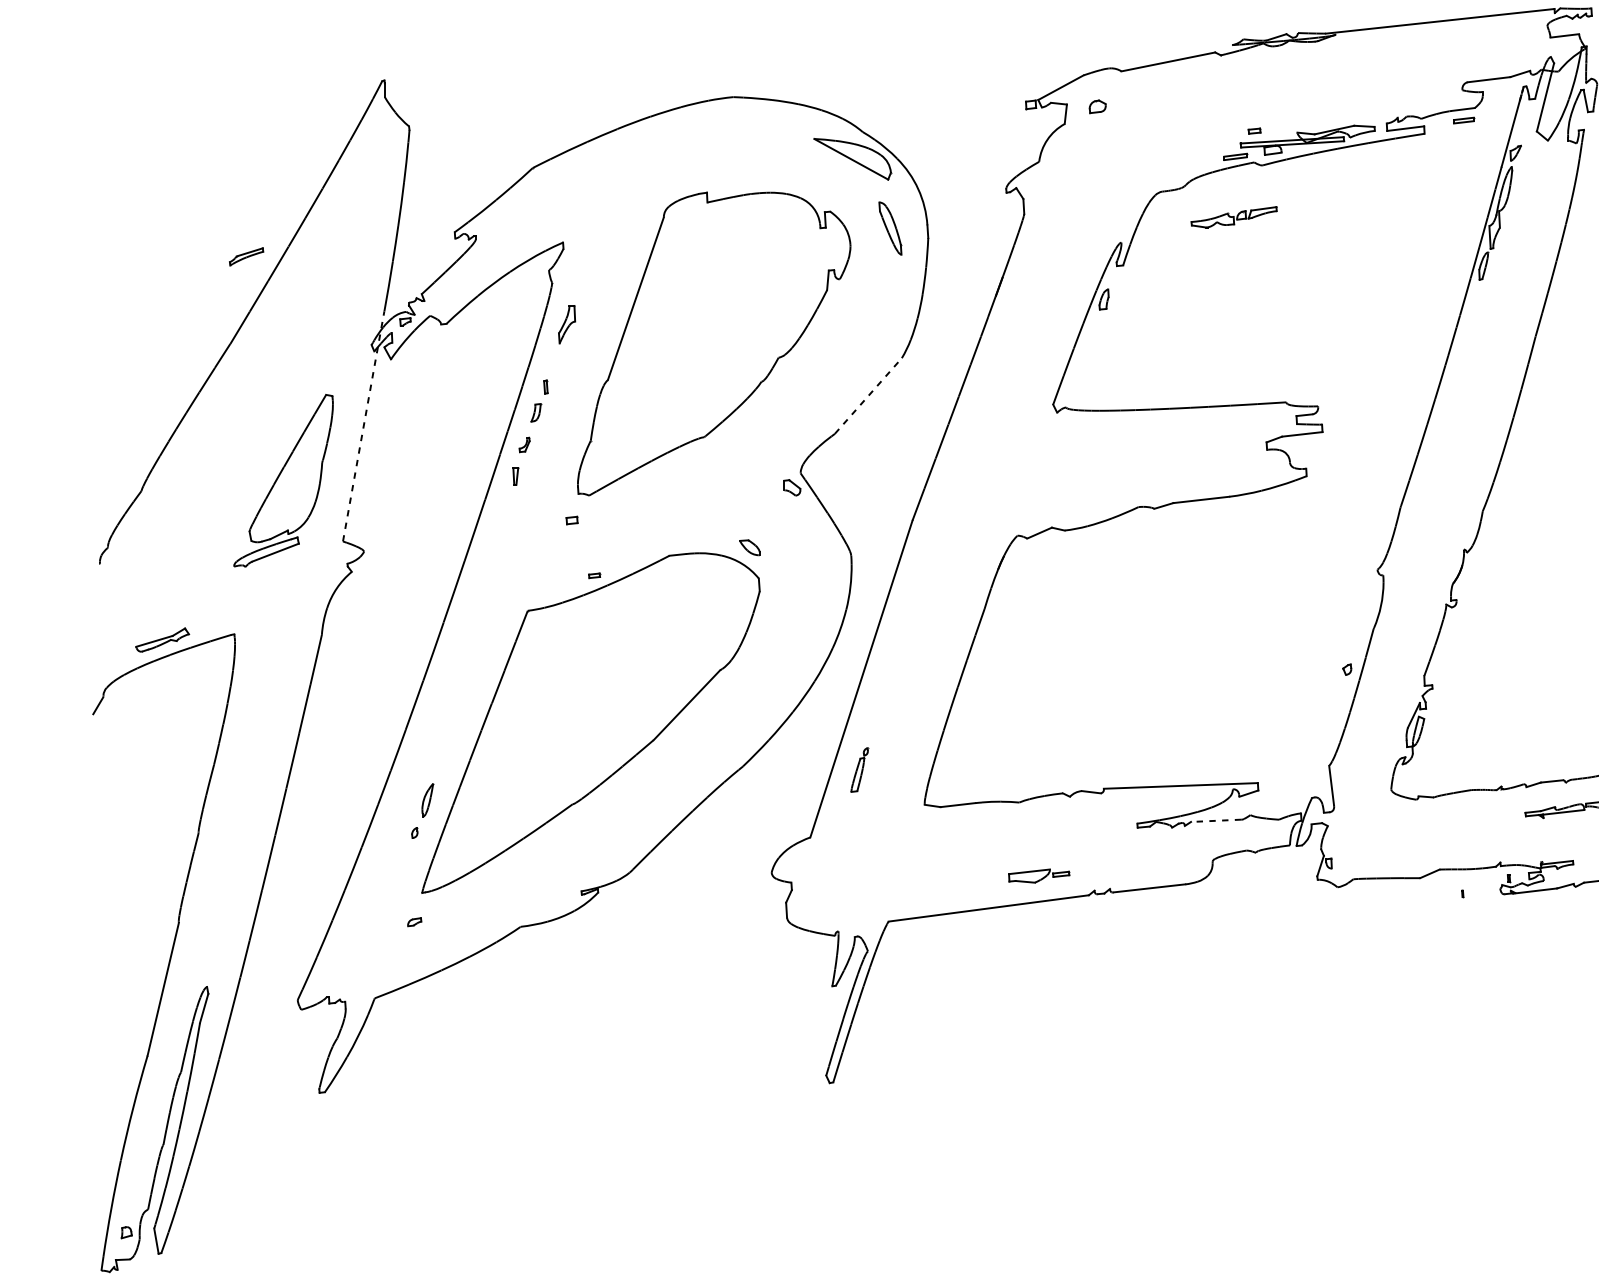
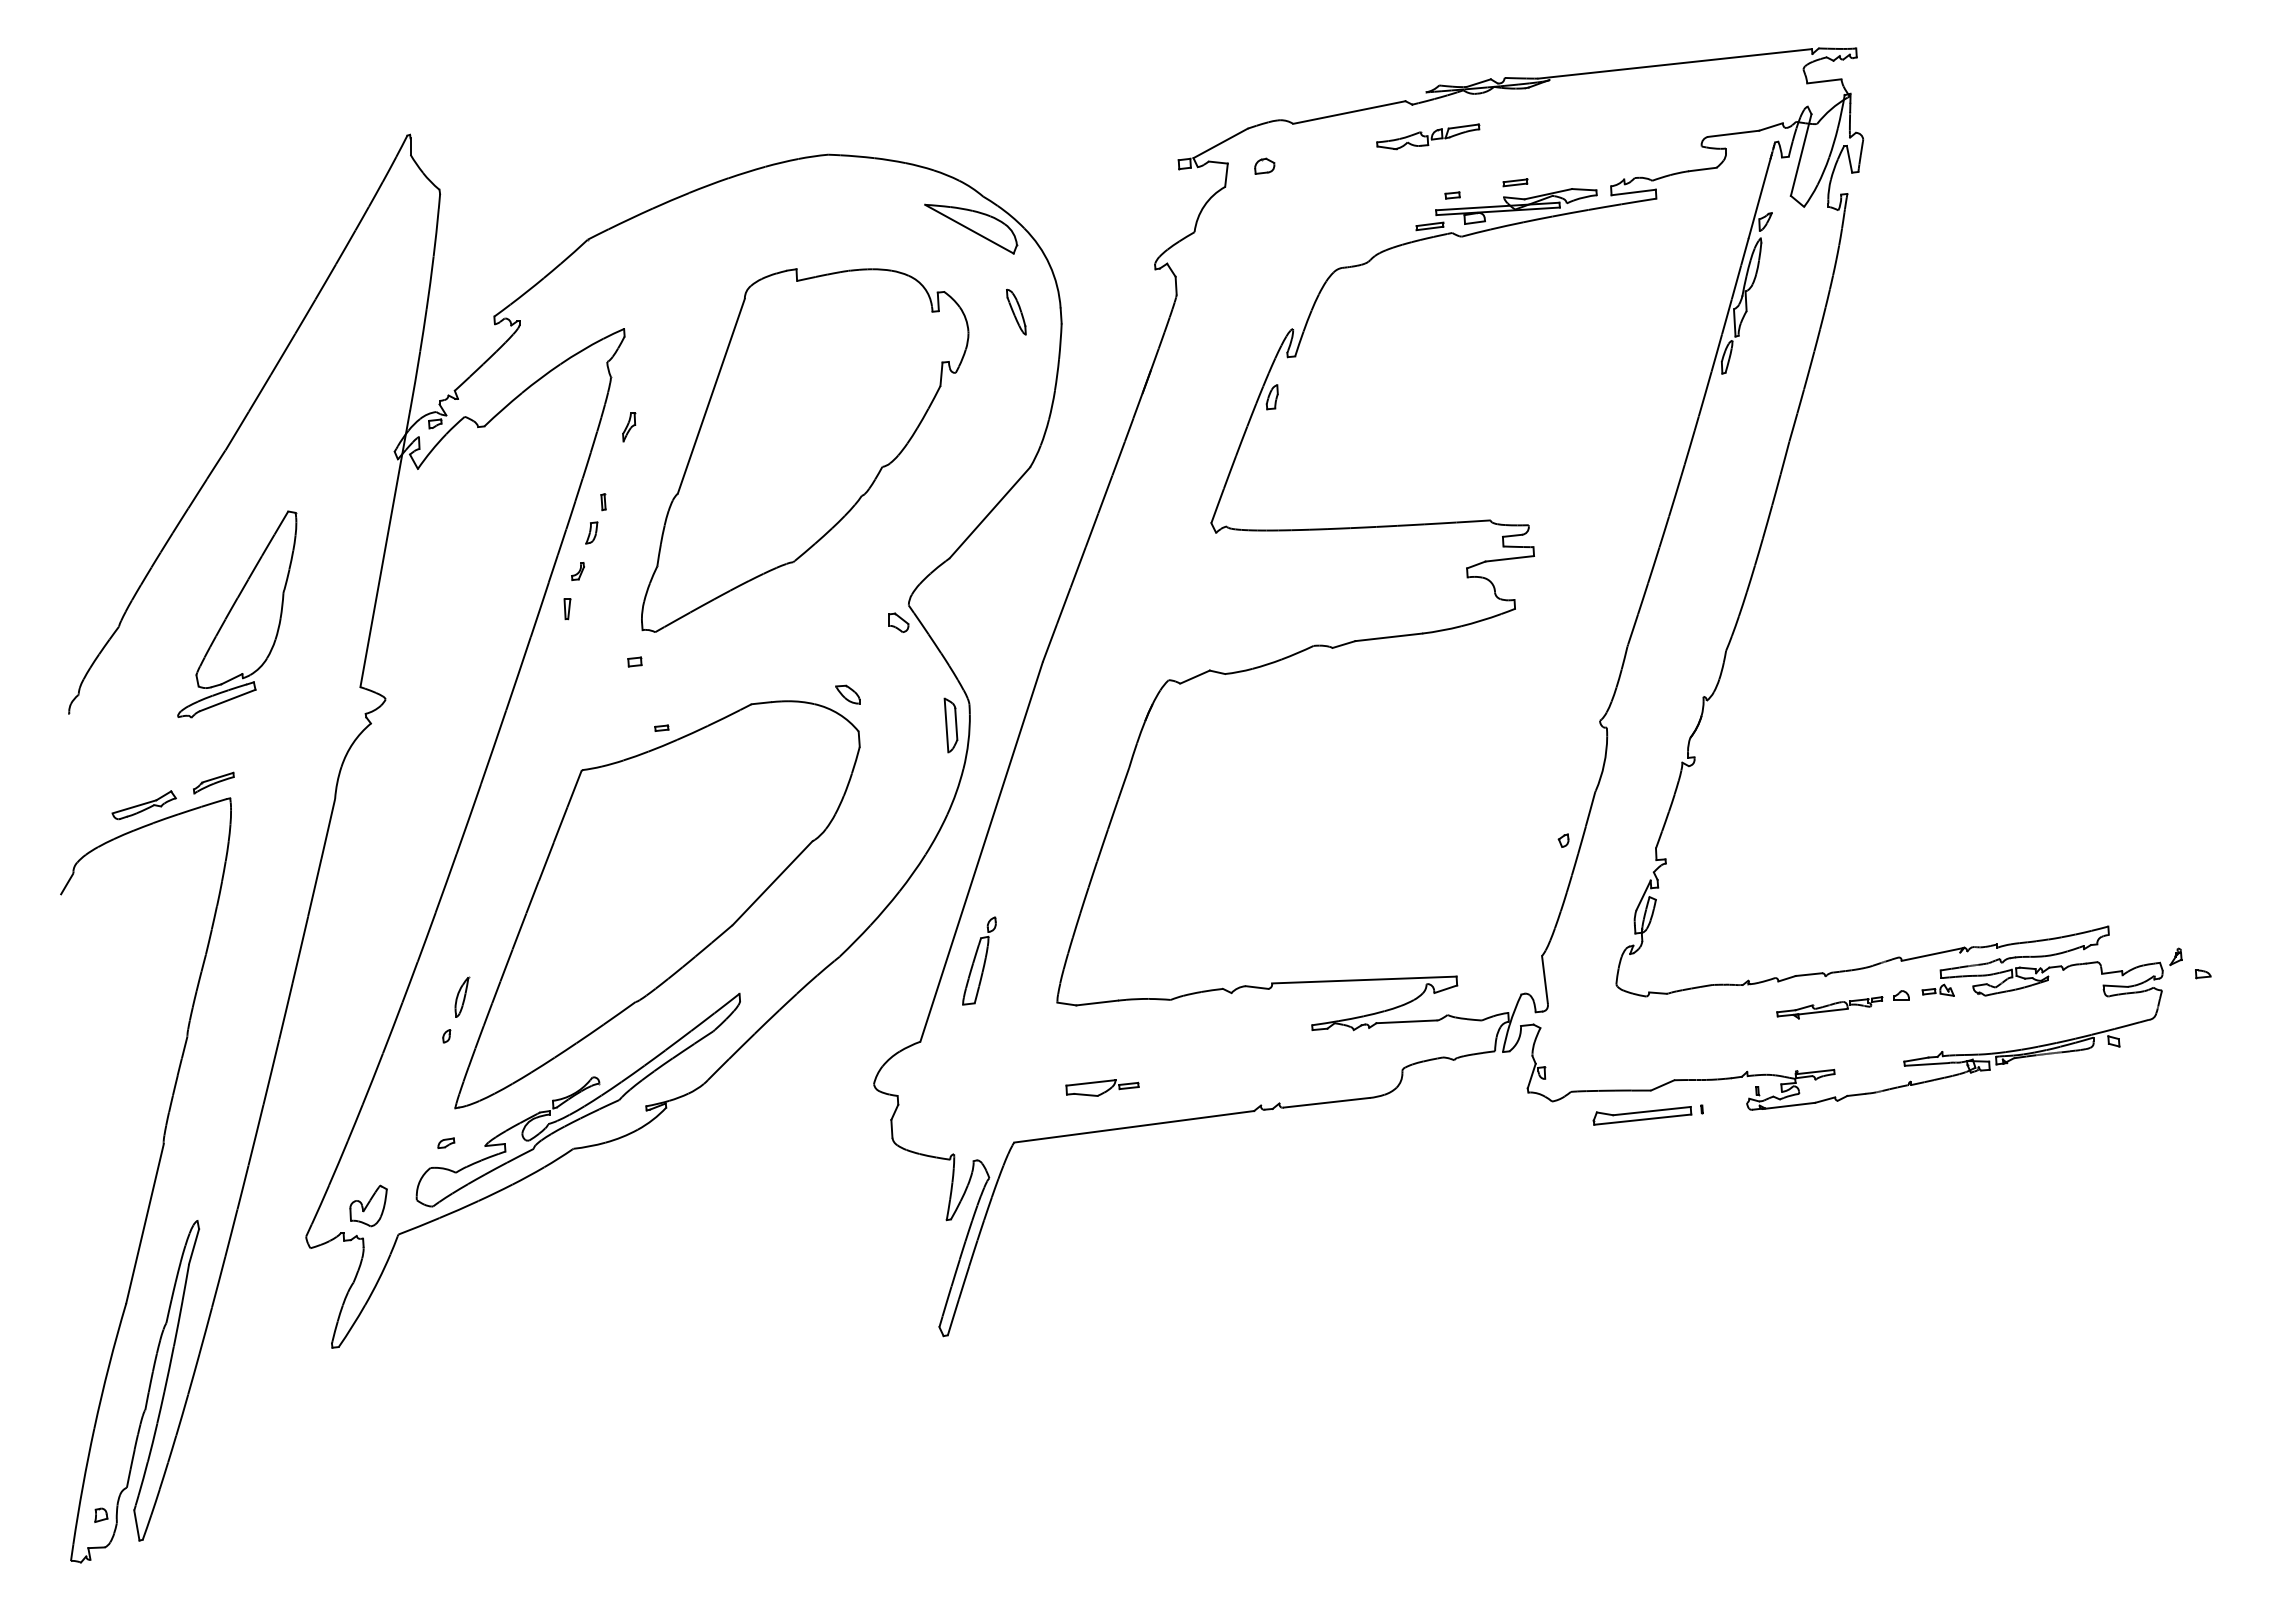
part: (1463, 120) -> (1515, 182), moved
part: (1234, 217) -> (1428, 136), moved
part: (890, 227) -> (1016, 311), size x0.71
part: (246, 256) -> (213, 782), moved
part: (567, 324) -> (629, 427), size x0.62
line: (868, 395) -> (990, 512), dashed -> solid
line: (363, 425) -> (385, 548), dashed -> solid
part: (283, 480) -> (237, 614), moved
part: (835, 573) -> (950, 725), added
part: (859, 769) -> (979, 960), size x1.67
line: (1216, 820) -> (1406, 1021), dashed -> solid
part: (1039, 875) -> (1102, 1087), moved
part: (524, 885) -> (577, 1099), added
part: (1413, 899) -> (1642, 1115), added
part: (349, 974) -> (368, 1205), added

